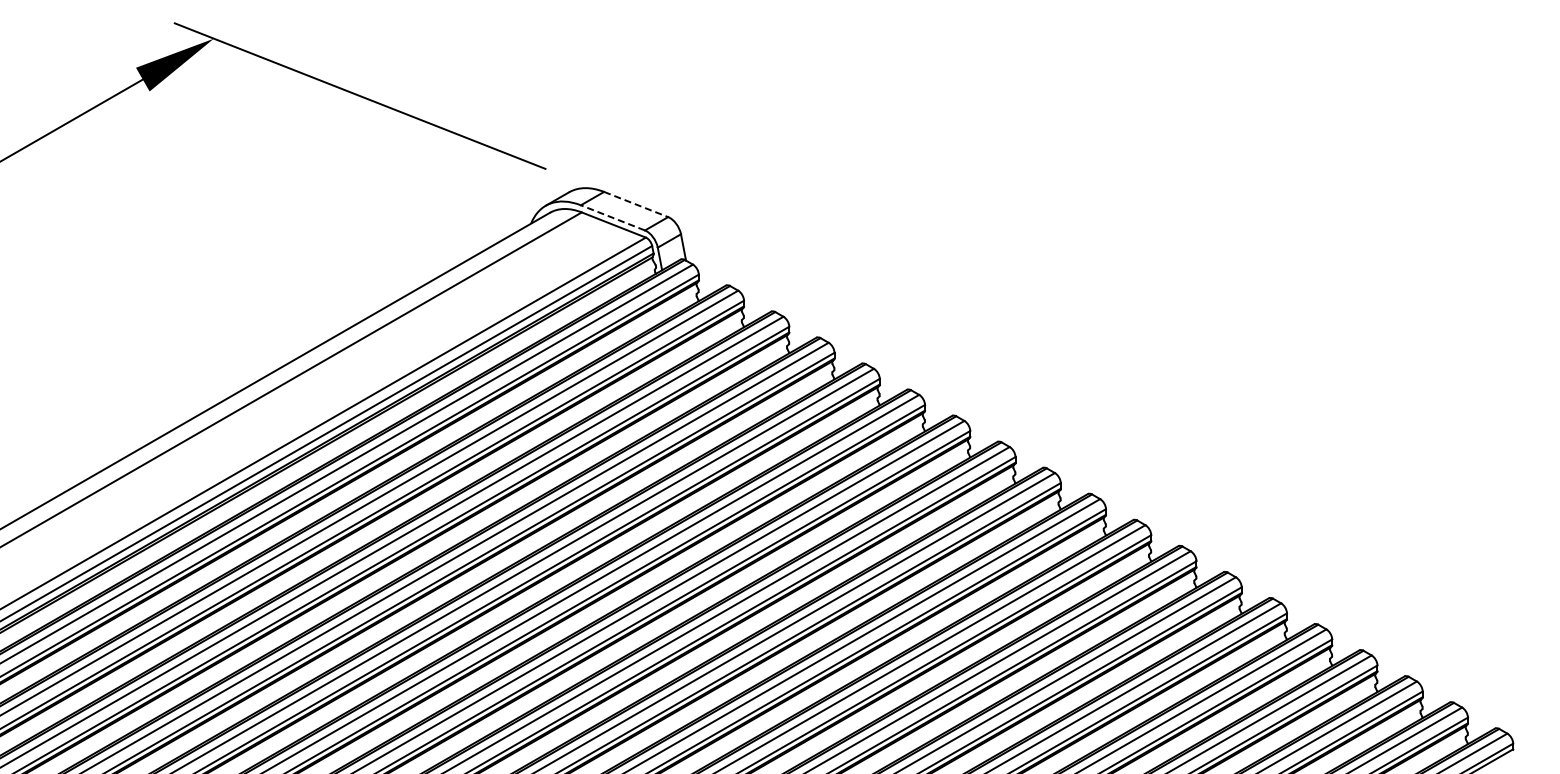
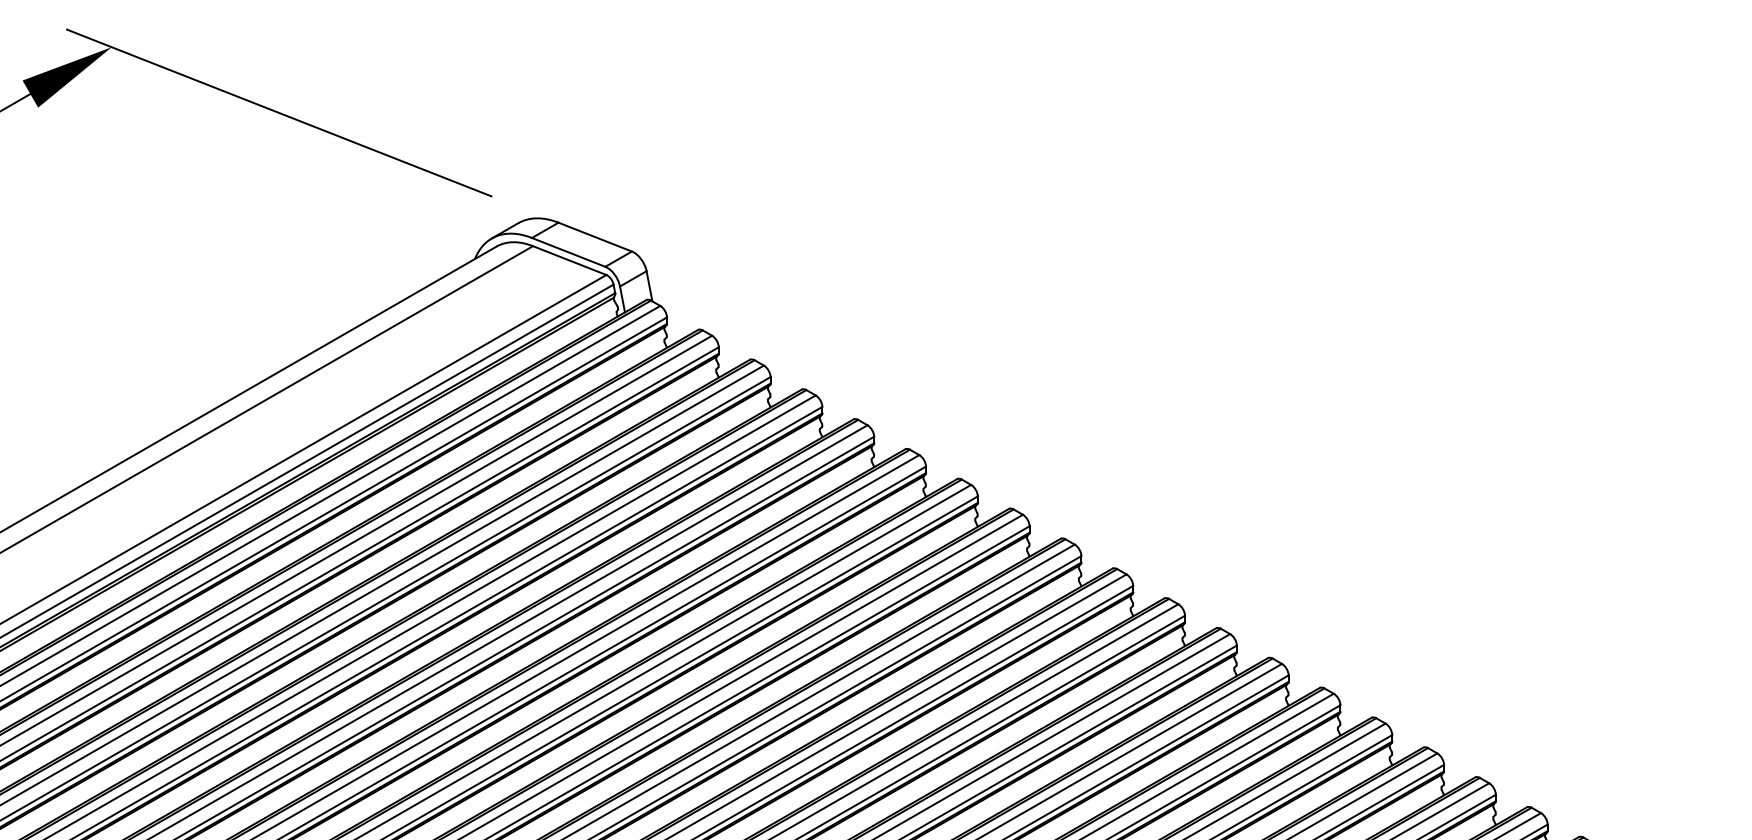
line: (636, 204) -> (595, 237), dashed -> solid
line: (612, 217) -> (568, 251), dashed -> solid

